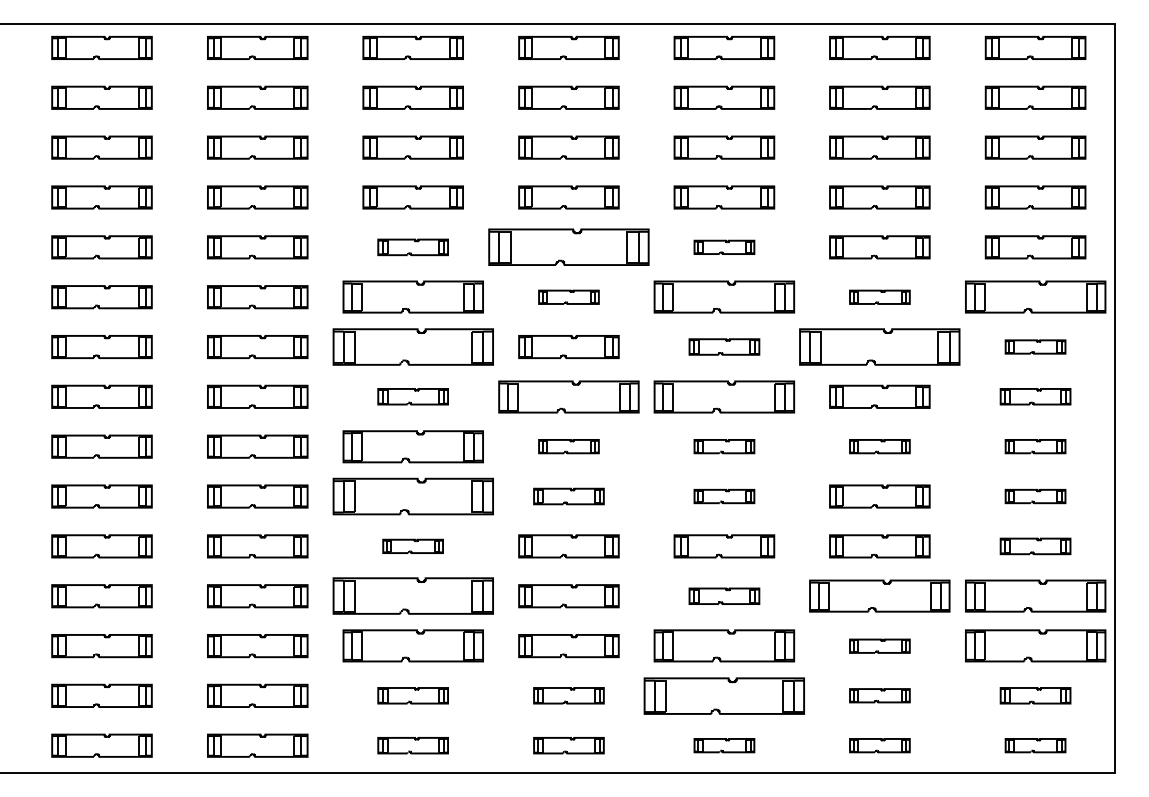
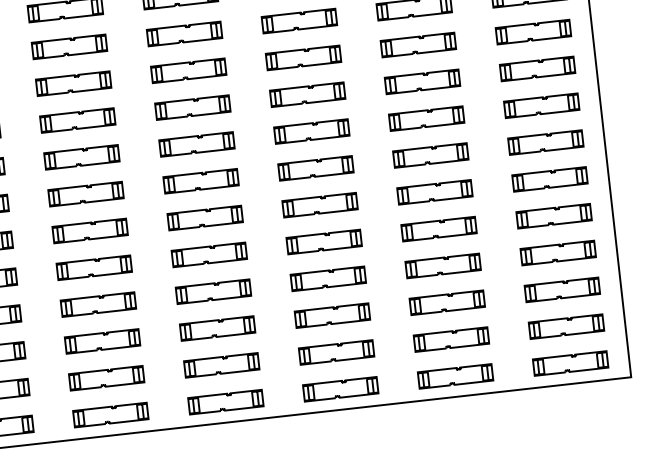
part: (412, 247) -> (69, 47), size x1.43
part: (568, 247) -> (184, 34), size x0.62
part: (724, 247) -> (299, 21), size x1.67
part: (412, 297) -> (73, 84), size x0.71
part: (568, 297) -> (188, 71), size x1.67
part: (724, 297) -> (303, 58), size x0.71
part: (879, 297) -> (418, 45), size x1.67
part: (1035, 297) -> (533, 32), size x0.71
part: (412, 346) -> (77, 120), size x0.62
part: (724, 346) -> (307, 94), size x1.43
part: (879, 346) -> (422, 81), size x0.62
part: (1035, 346) -> (537, 68), size x1.67
part: (412, 396) -> (81, 157), size x1.43
part: (568, 396) -> (196, 144), size x0.71
part: (724, 396) -> (311, 131), size x0.71
part: (1035, 396) -> (541, 105), size x1.43
part: (412, 446) -> (85, 194), size x0.71
part: (568, 446) -> (200, 181), size x1.67
part: (724, 446) -> (316, 168), size x1.67
part: (879, 446) -> (430, 155), size x1.67
part: (1035, 446) -> (545, 142), size x1.67
part: (412, 496) -> (89, 231), size x0.62
part: (568, 496) -> (204, 218), size x1.43
part: (724, 496) -> (320, 205), size x1.67
part: (1035, 496) -> (549, 179), size x1.67
part: (412, 546) -> (93, 267), size x1.67
part: (1035, 546) -> (554, 216), size x1.43
part: (412, 596) -> (97, 304), size x0.62
part: (724, 596) -> (328, 279), size x1.43
part: (879, 596) -> (442, 266), size x0.71
part: (1035, 596) -> (558, 253), size x0.71
part: (412, 646) -> (102, 341), size x0.71
part: (724, 646) -> (332, 315), size x0.71
part: (879, 646) -> (447, 303), size x1.67
part: (1035, 646) -> (562, 290), size x0.71
part: (412, 695) -> (106, 378), size x1.43
part: (568, 695) -> (221, 365), size x1.43
part: (724, 695) -> (336, 352), size x0.62
part: (879, 695) -> (451, 339), size x1.67
part: (1035, 695) -> (566, 326), size x1.43
part: (412, 745) -> (110, 414), size x1.43
part: (568, 745) -> (225, 402), size x1.43
part: (724, 745) -> (340, 389), size x1.67
part: (879, 745) -> (455, 376), size x1.67
part: (1035, 745) -> (570, 363), size x1.67

